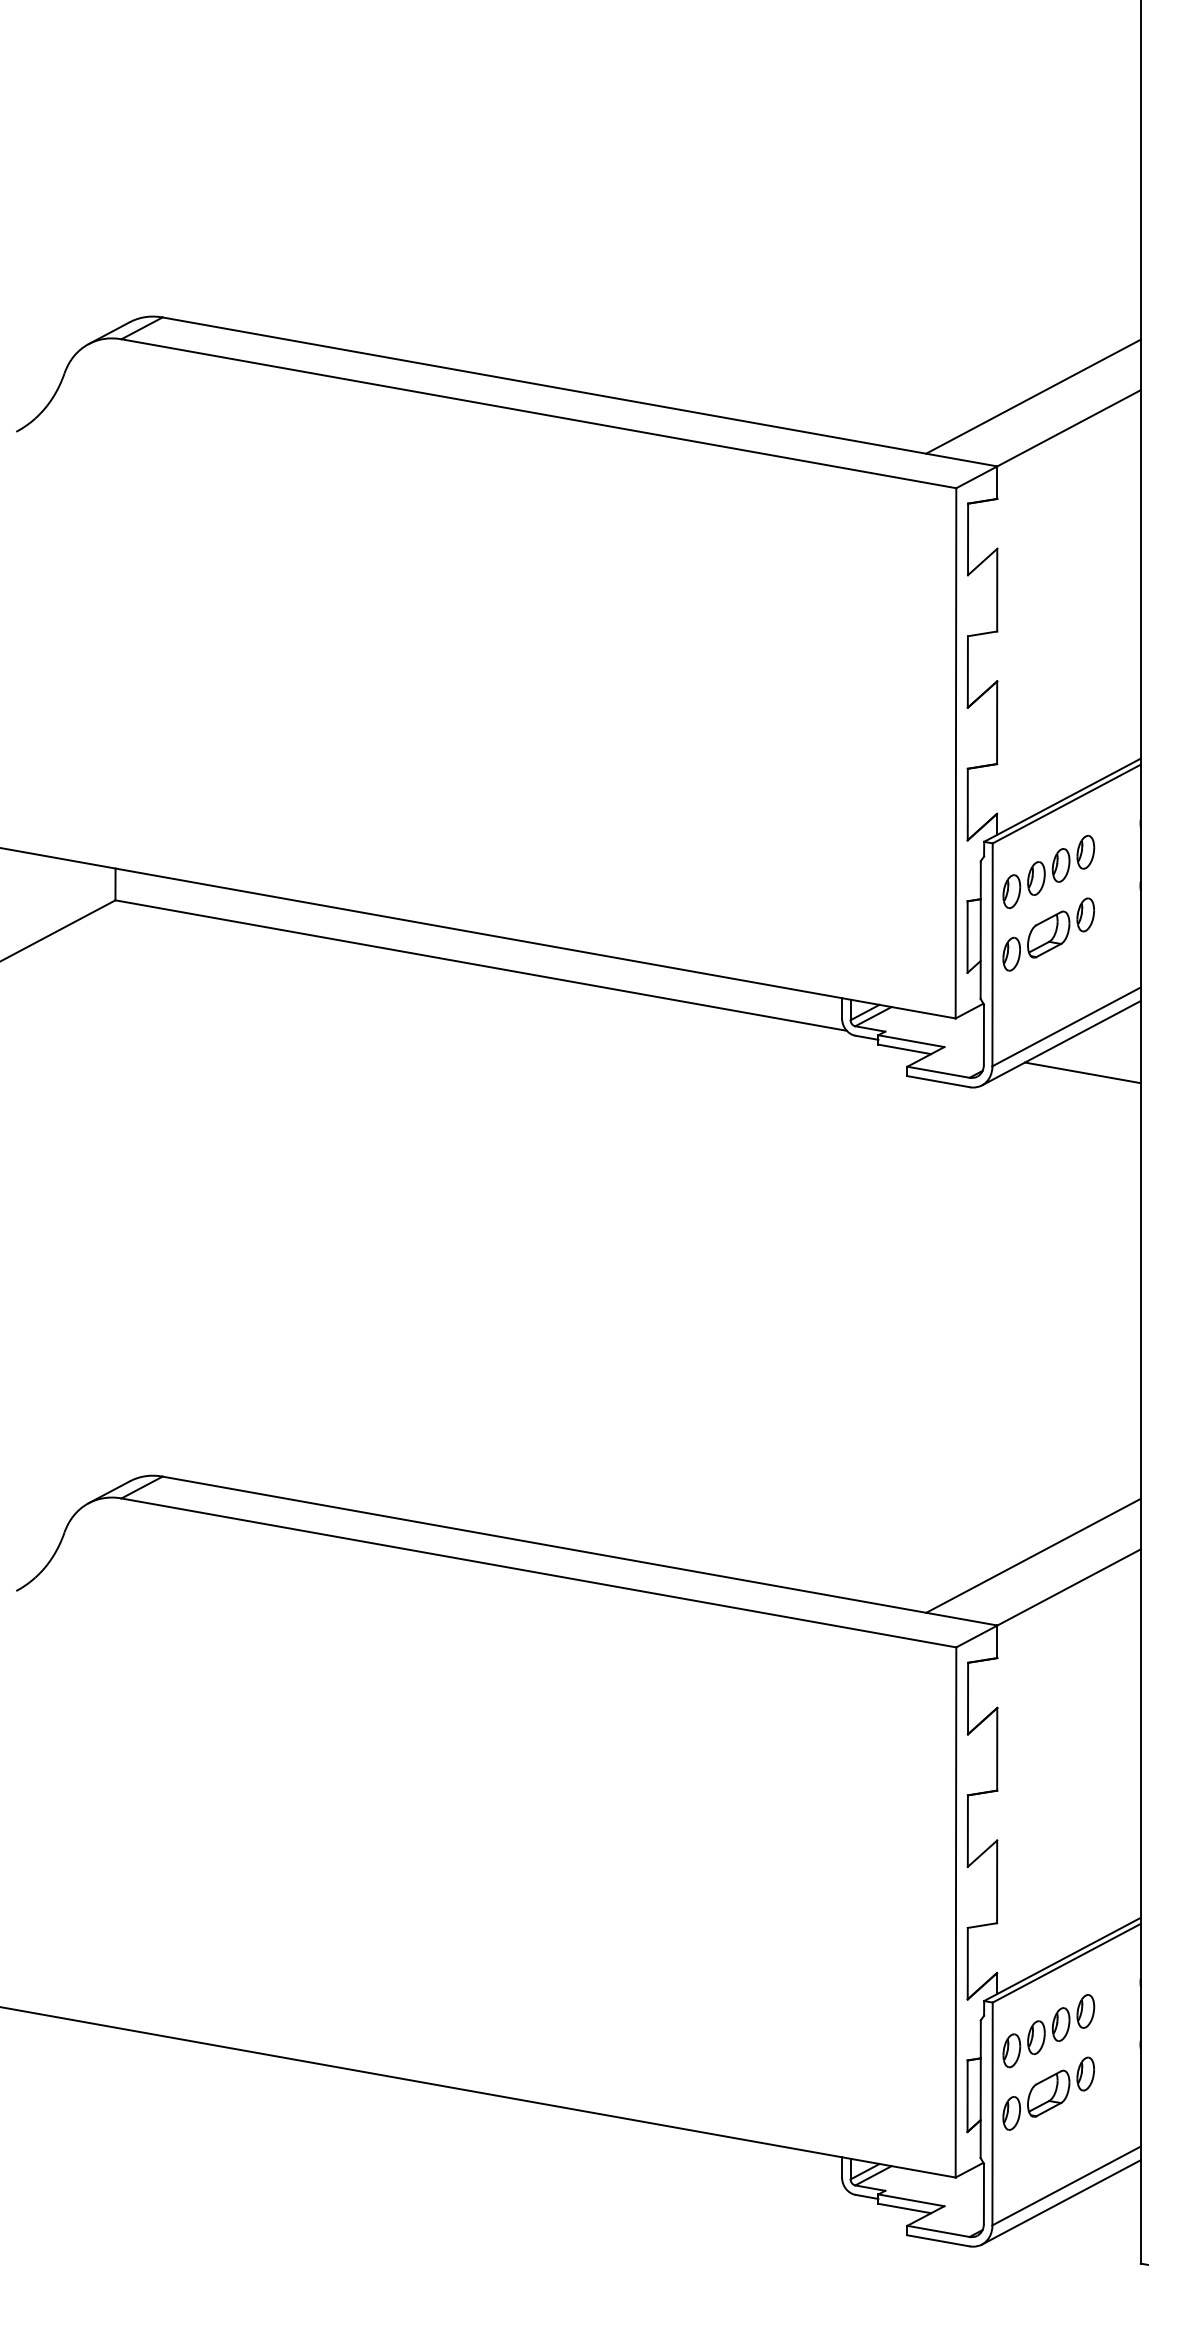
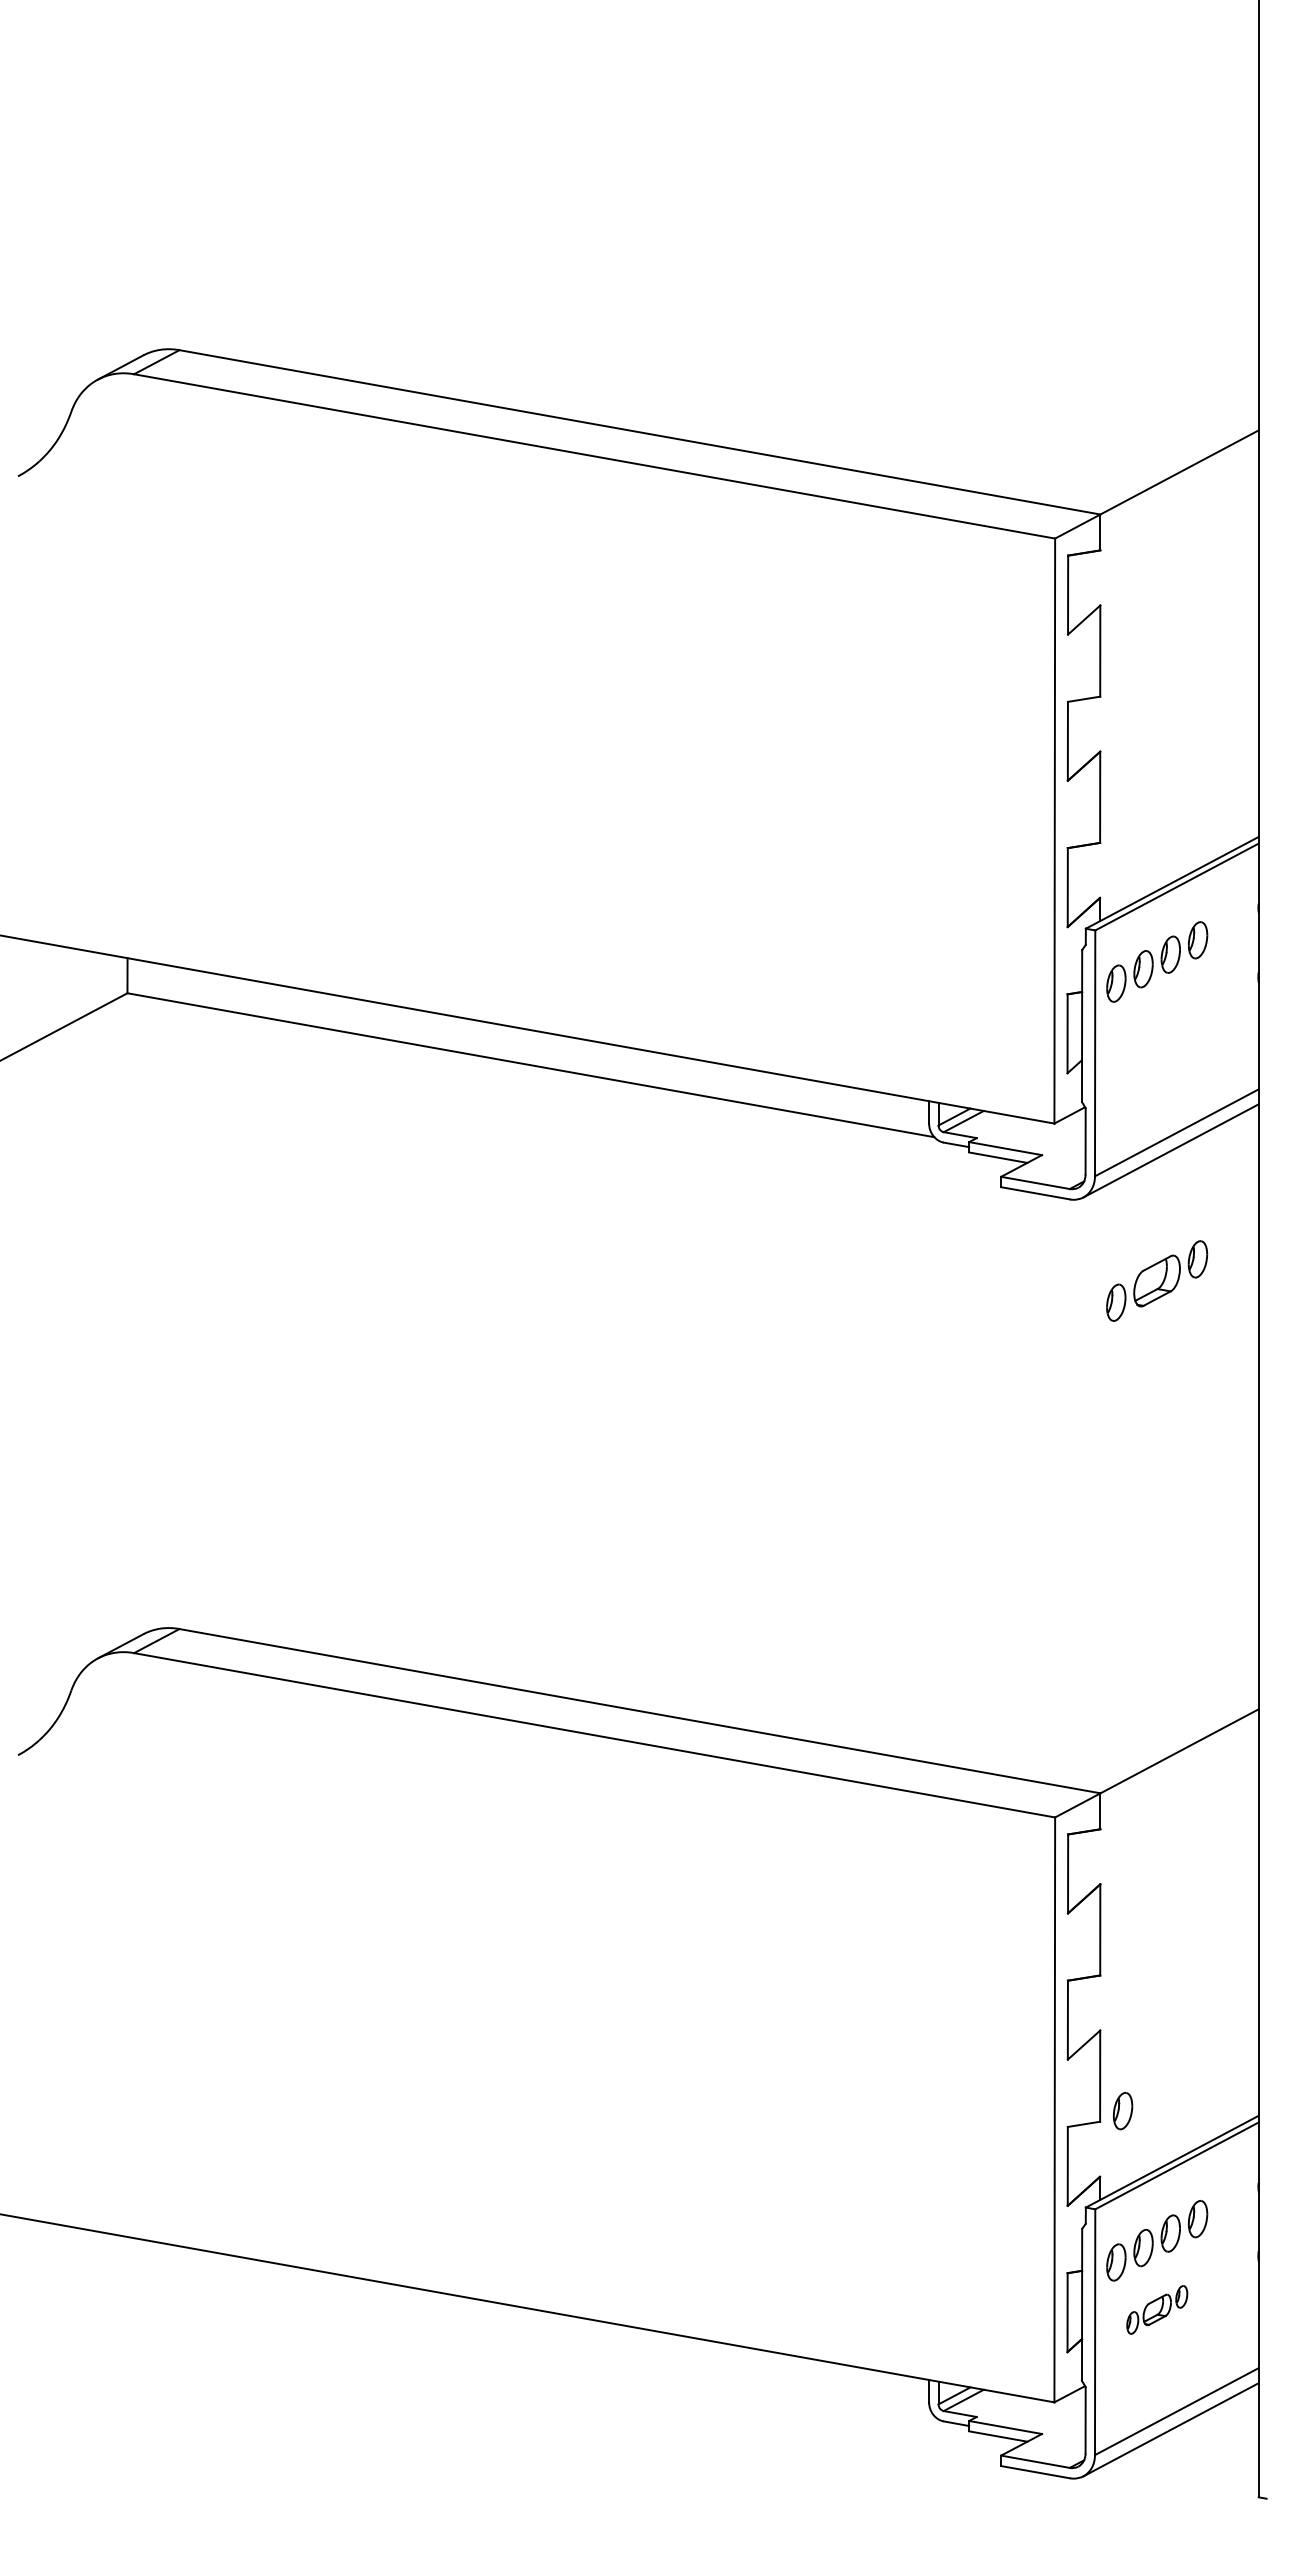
line: (1032, 396) -> (1139, 437), removed
part: (1049, 934) -> (1157, 1280), moved
line: (1082, 1072) -> (1194, 1183), removed
line: (1032, 1555) -> (1139, 1716), removed
part: (1018, 1913) -> (1123, 2111), added
part: (1049, 2093) -> (1157, 2309), size x0.6

